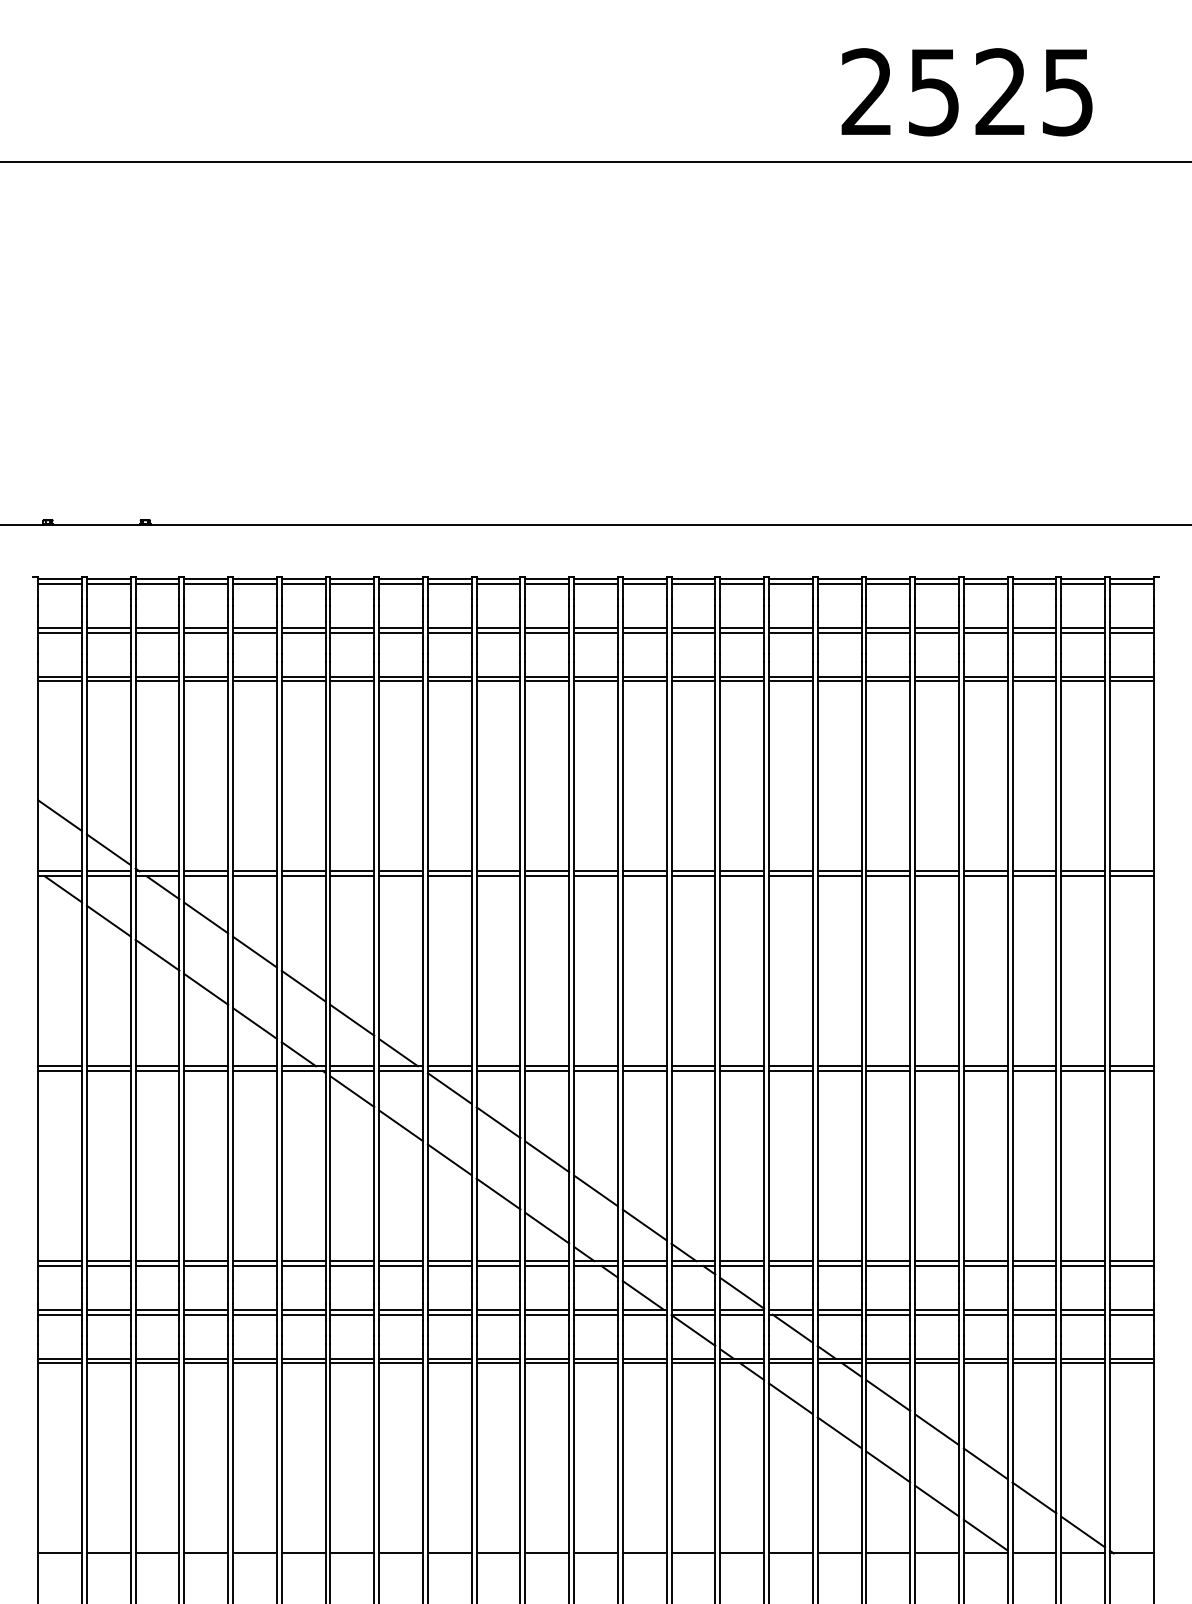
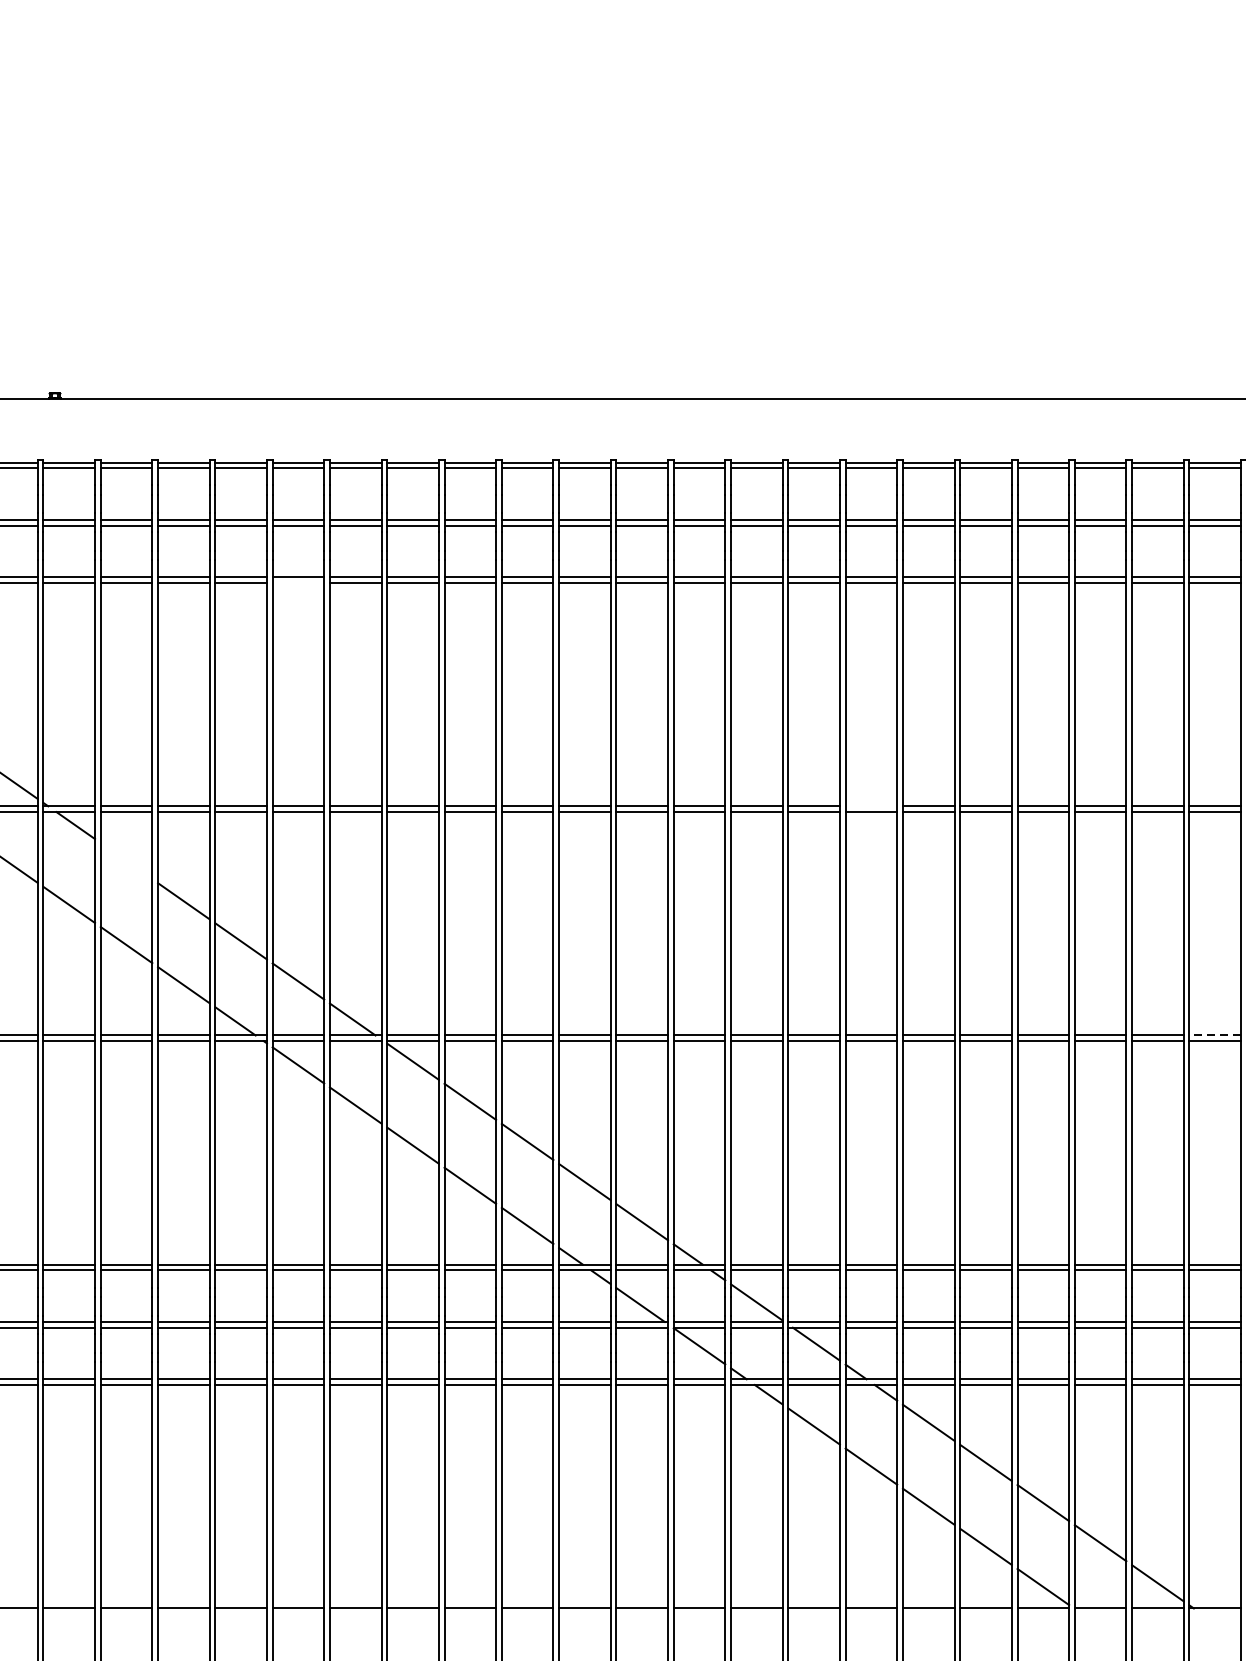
line: (352, 681) -> (298, 582), removed
line: (839, 871) -> (871, 806), removed
line: (206, 917) -> (126, 860), removed
line: (1131, 1066) -> (1214, 1035), solid -> dashed

